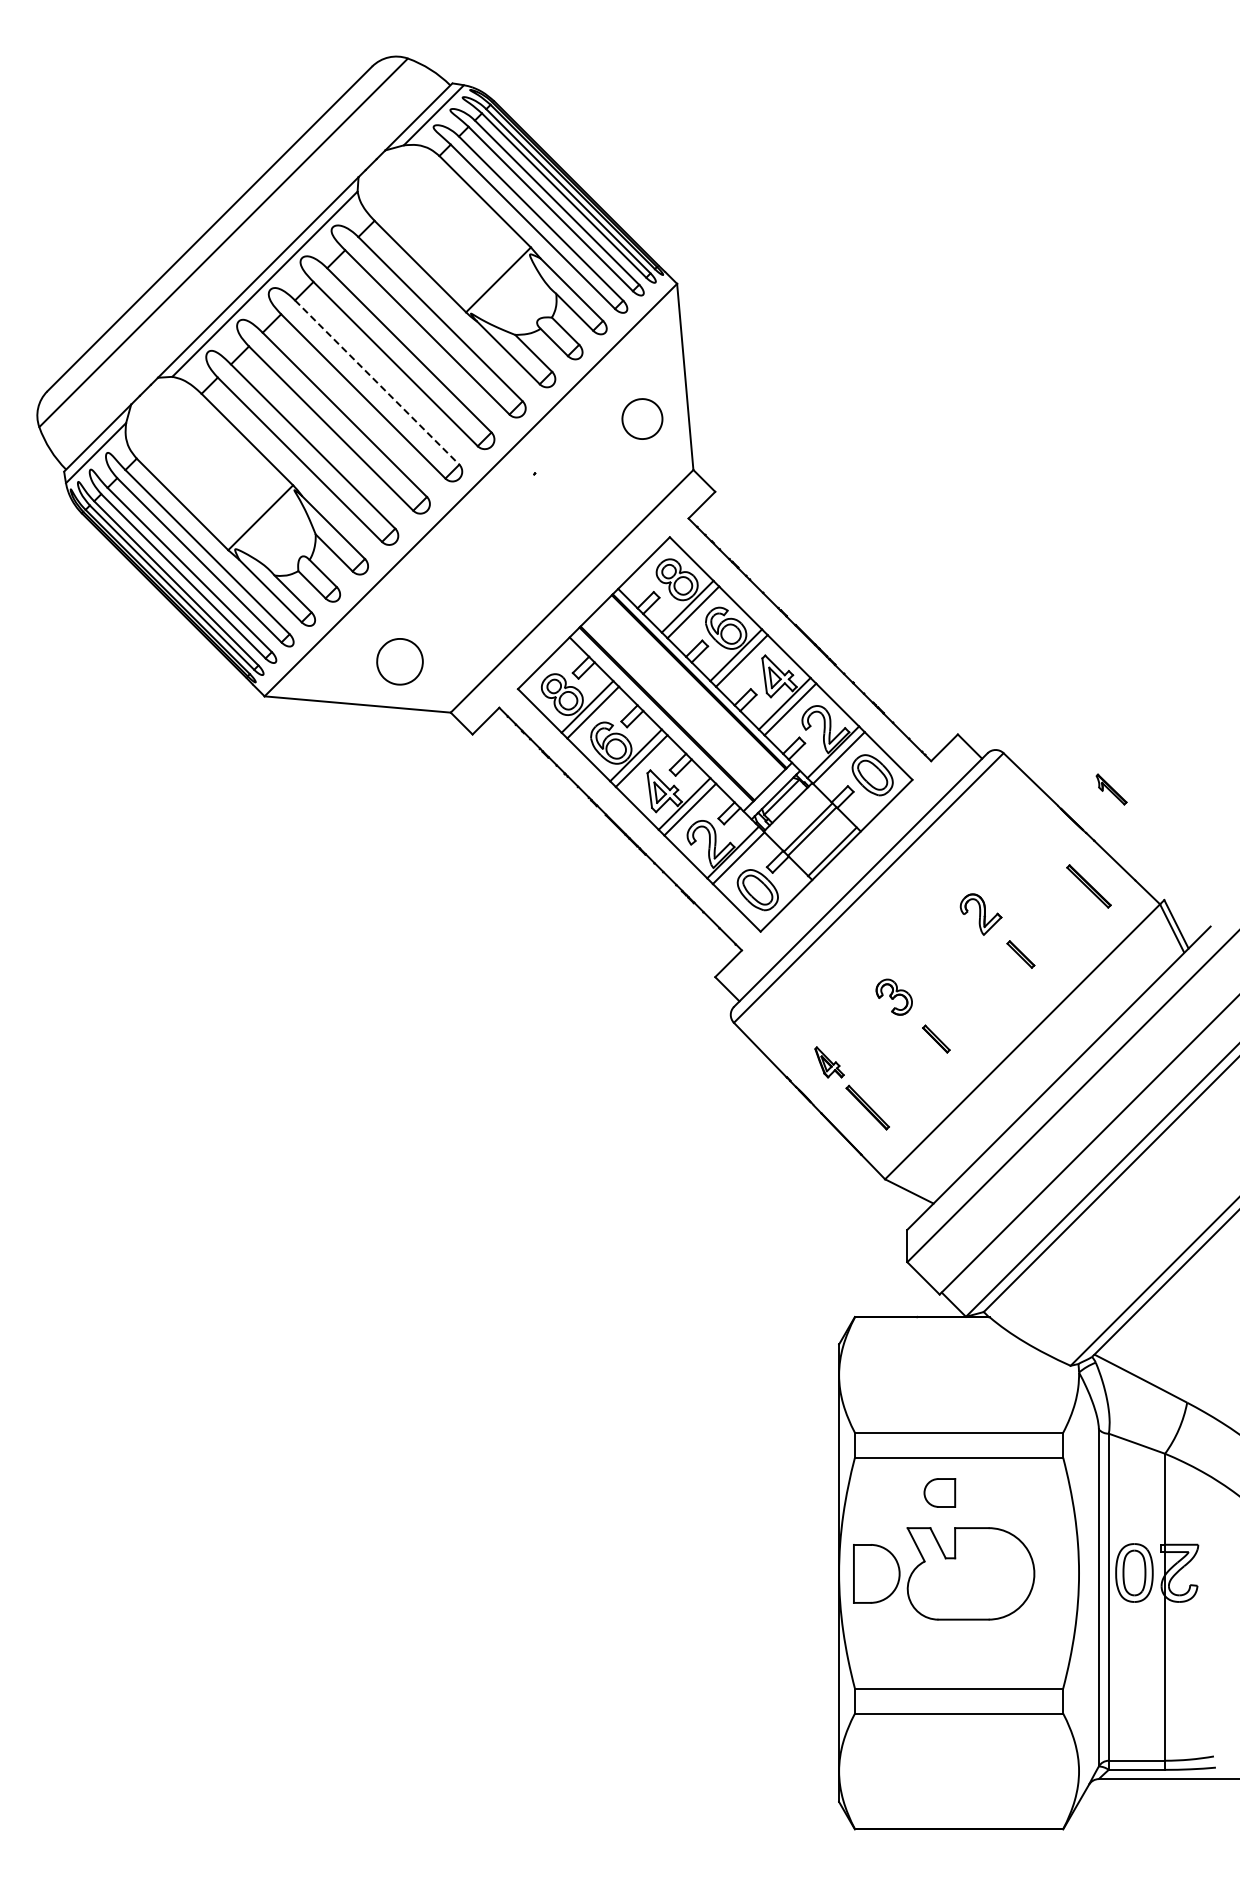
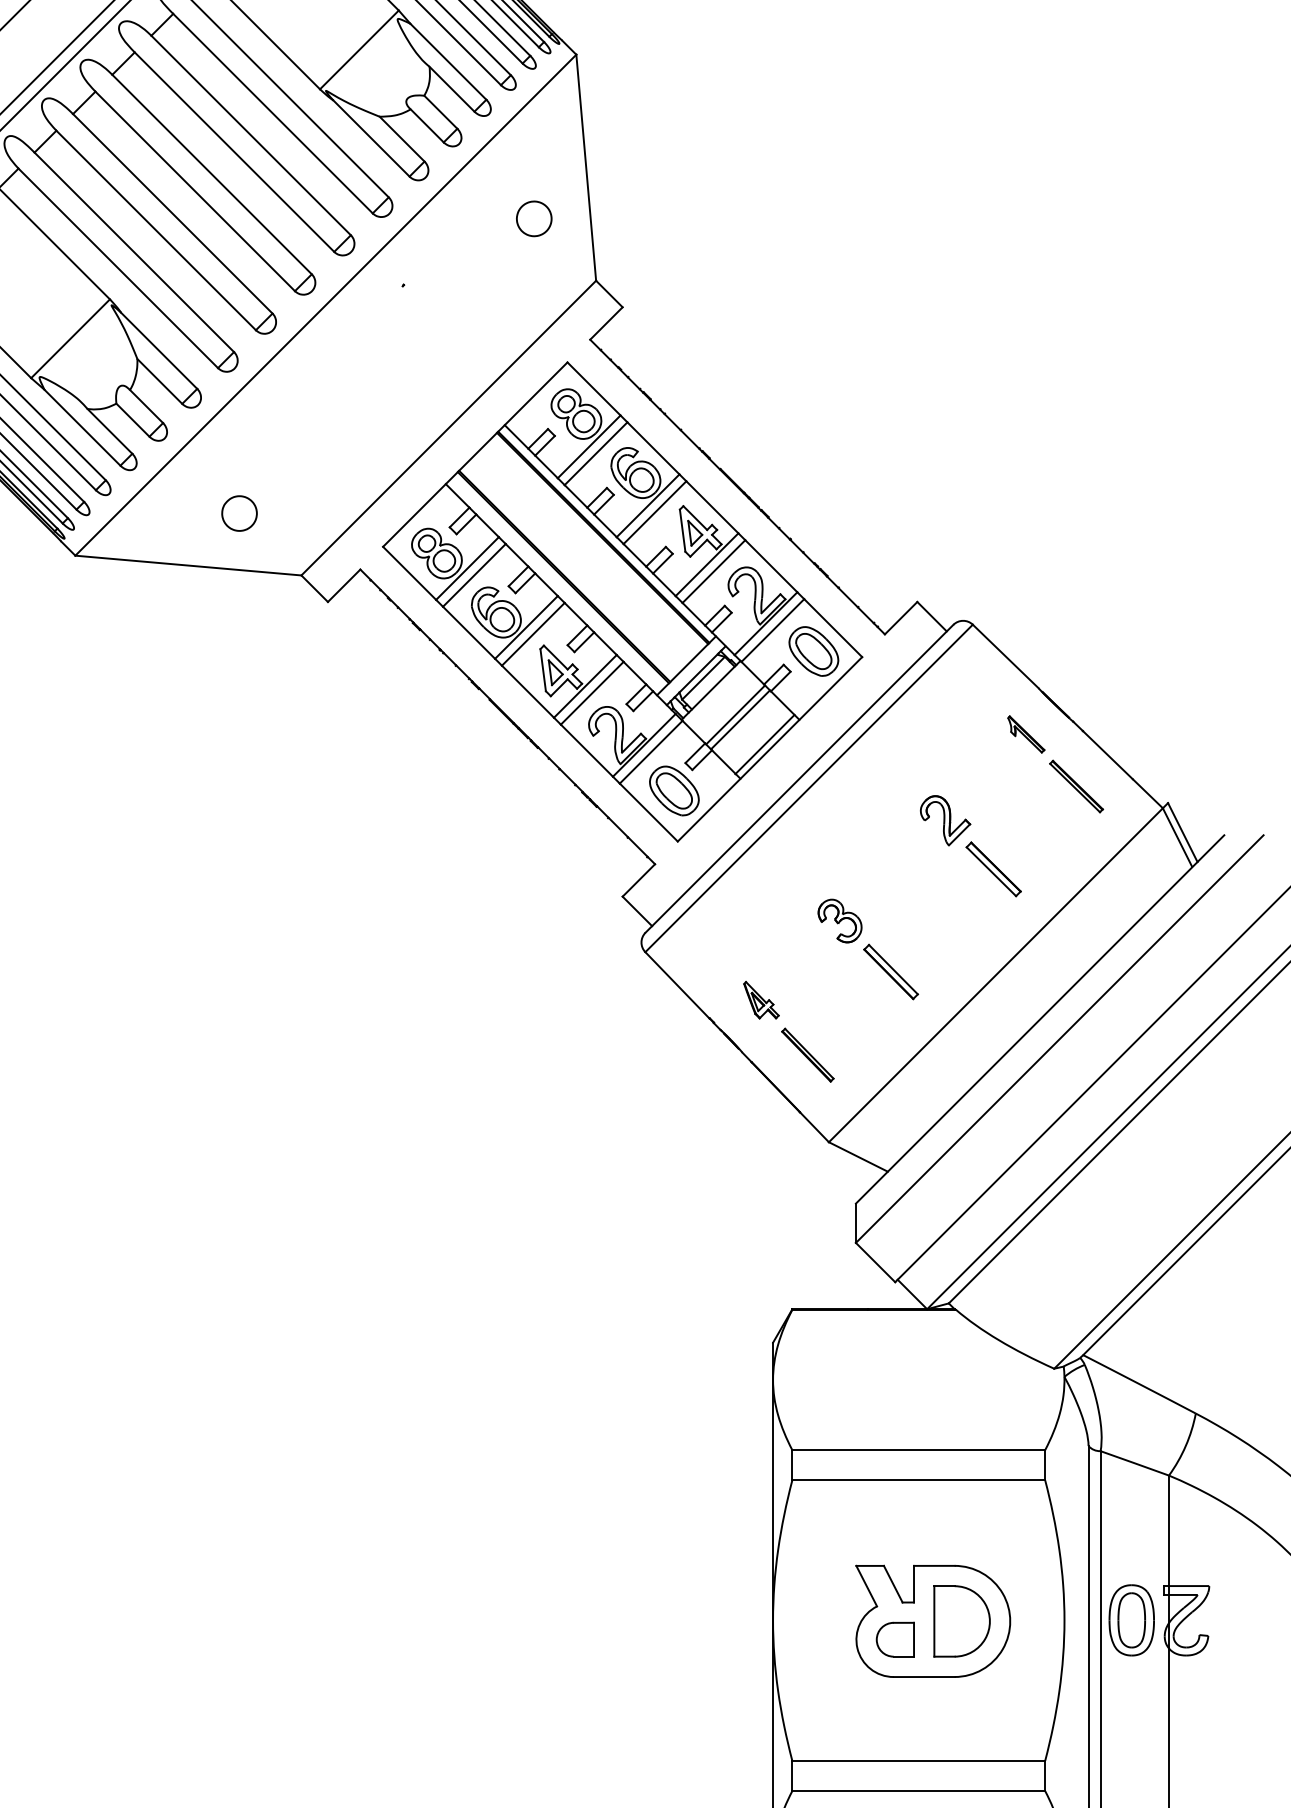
line: (377, 382) -> (212, 174), dashed -> solid
part: (642, 418) -> (534, 218), size x0.71
part: (399, 661) -> (239, 513), size x0.62
part: (1111, 789) -> (1026, 734), moved
part: (1020, 954) -> (993, 869), size x1.67
part: (936, 1038) -> (891, 971), size x1.67
part: (939, 1492) -> (894, 1639), moved
part: (876, 1573) -> (961, 1620), moved

